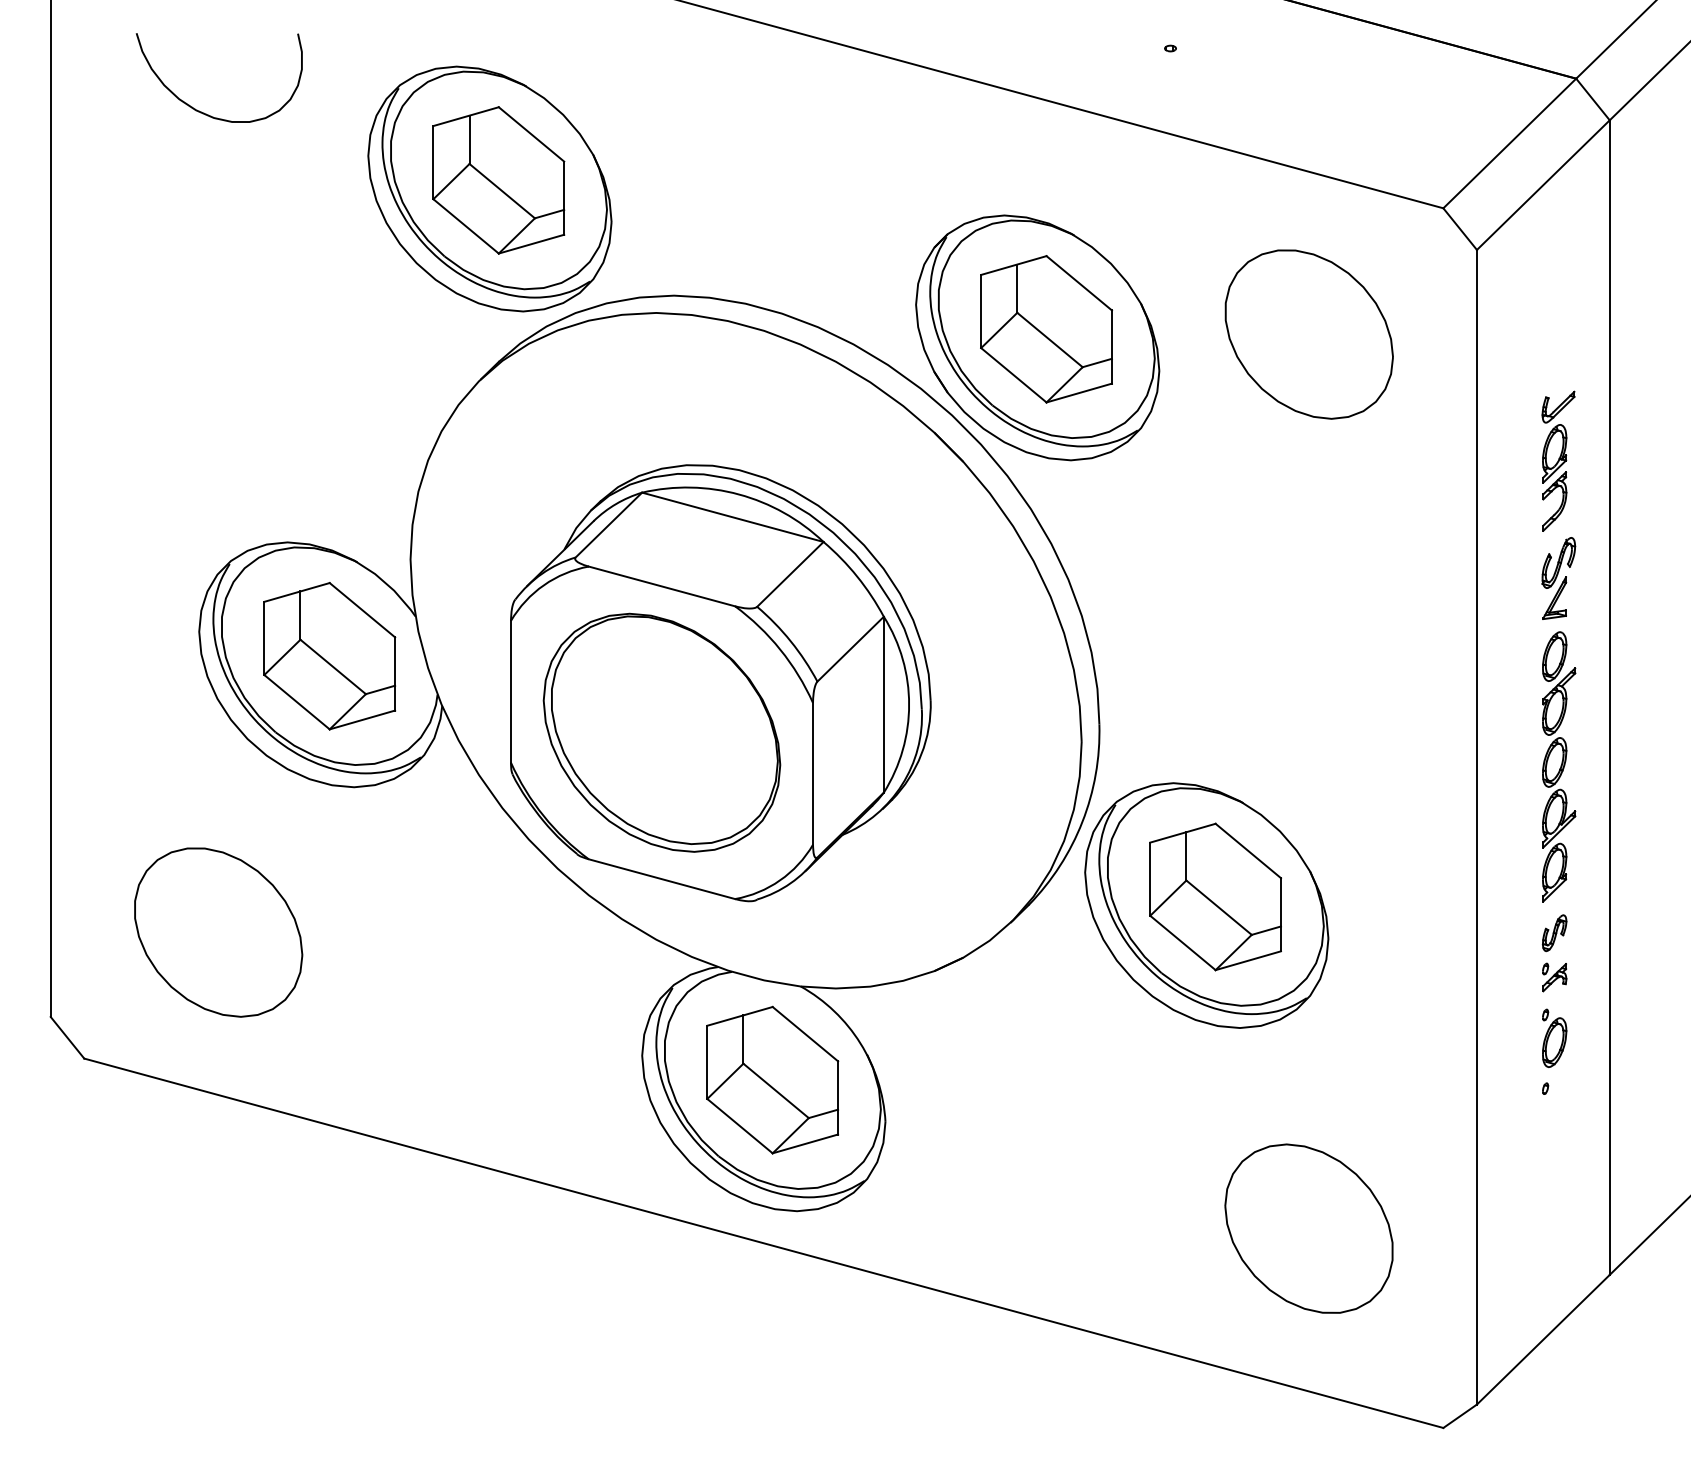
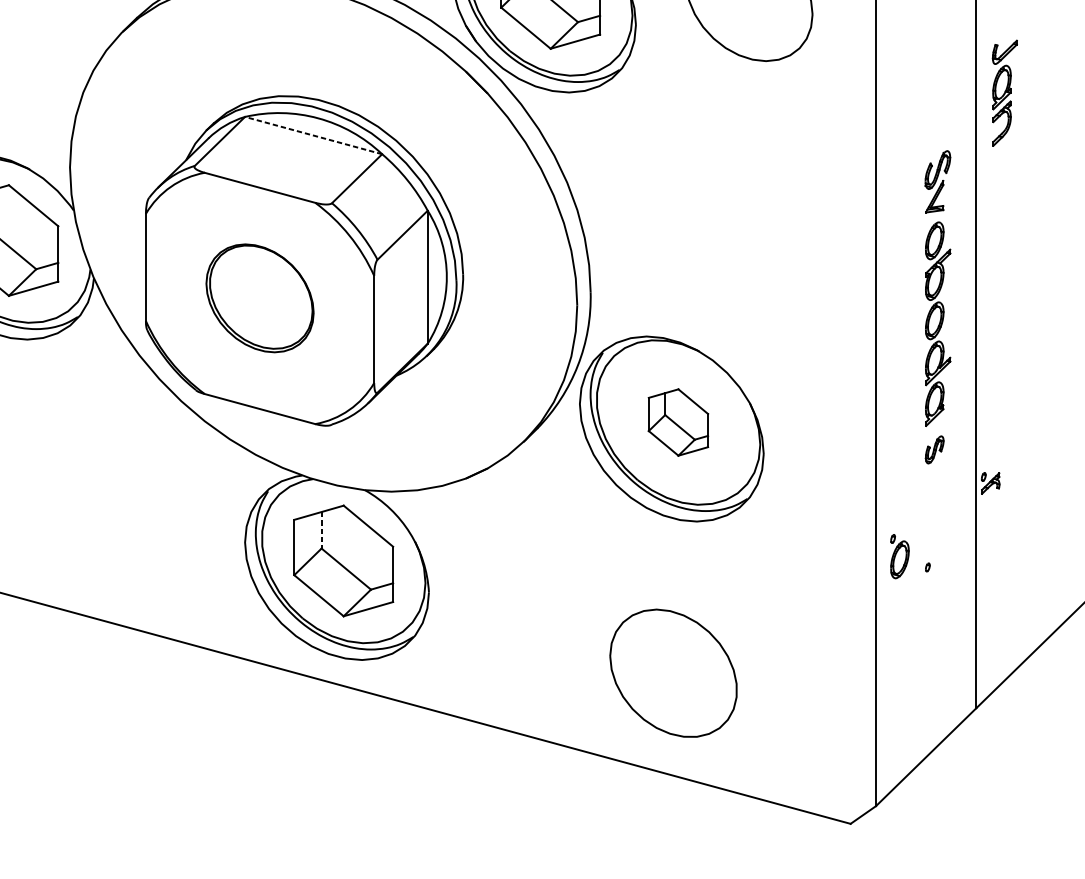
part: (1558, 460) -> (1004, 92), moved
line: (732, 517) -> (313, 135), solid -> dashed
part: (661, 732) -> (259, 298), size x0.6
part: (1215, 896) -> (678, 422), size x0.6
part: (1554, 977) -> (990, 483), moved
part: (1554, 1037) -> (899, 555), moved
line: (743, 1040) -> (321, 531), solid -> dashed
part: (1308, 1228) -> (673, 673), moved

